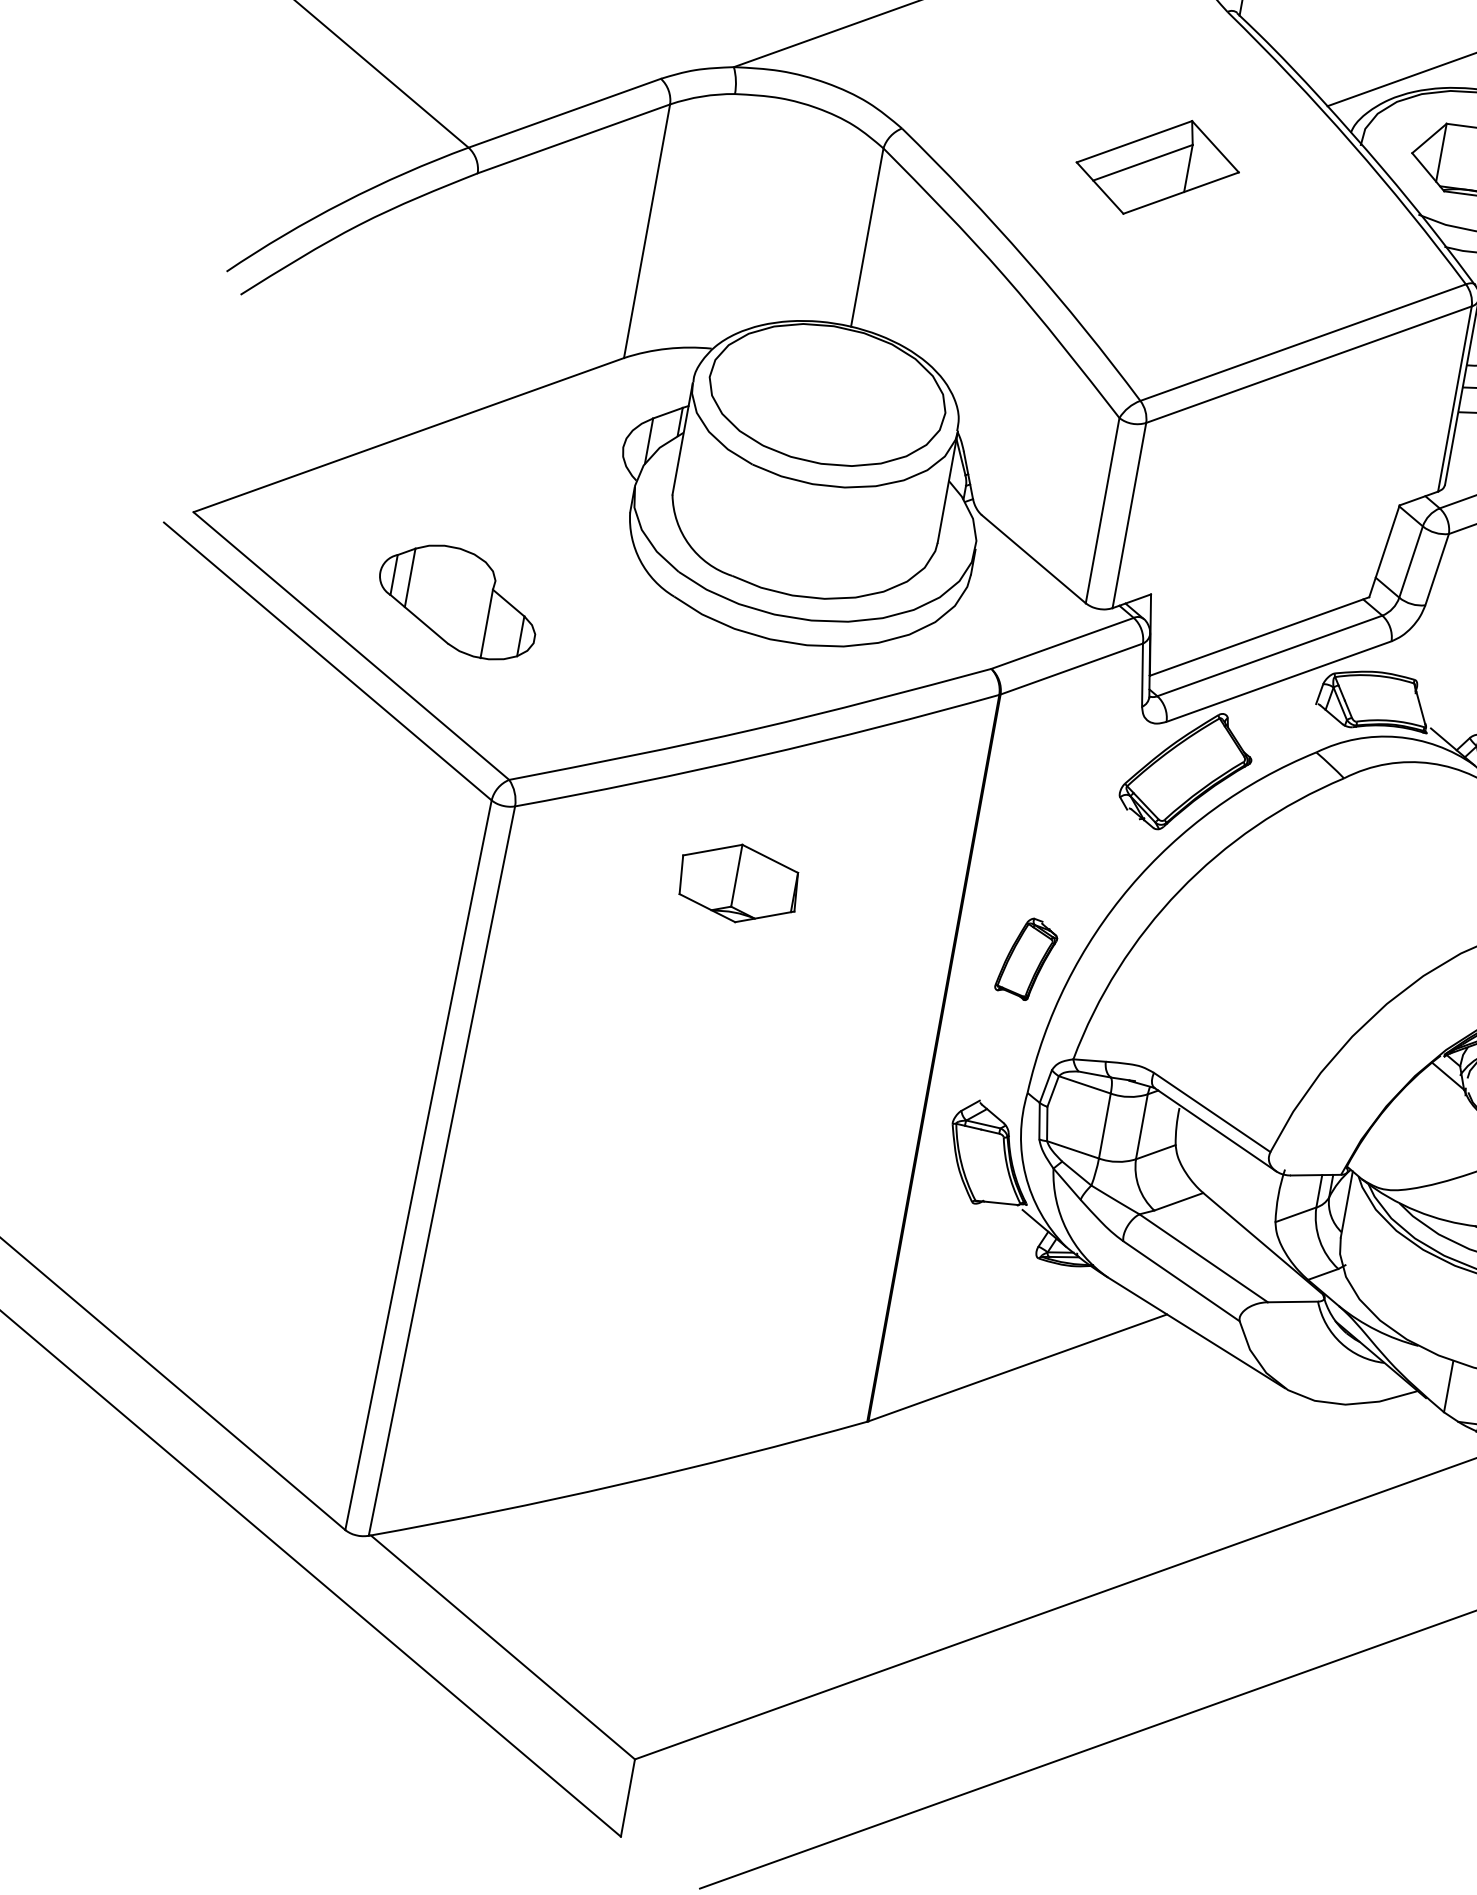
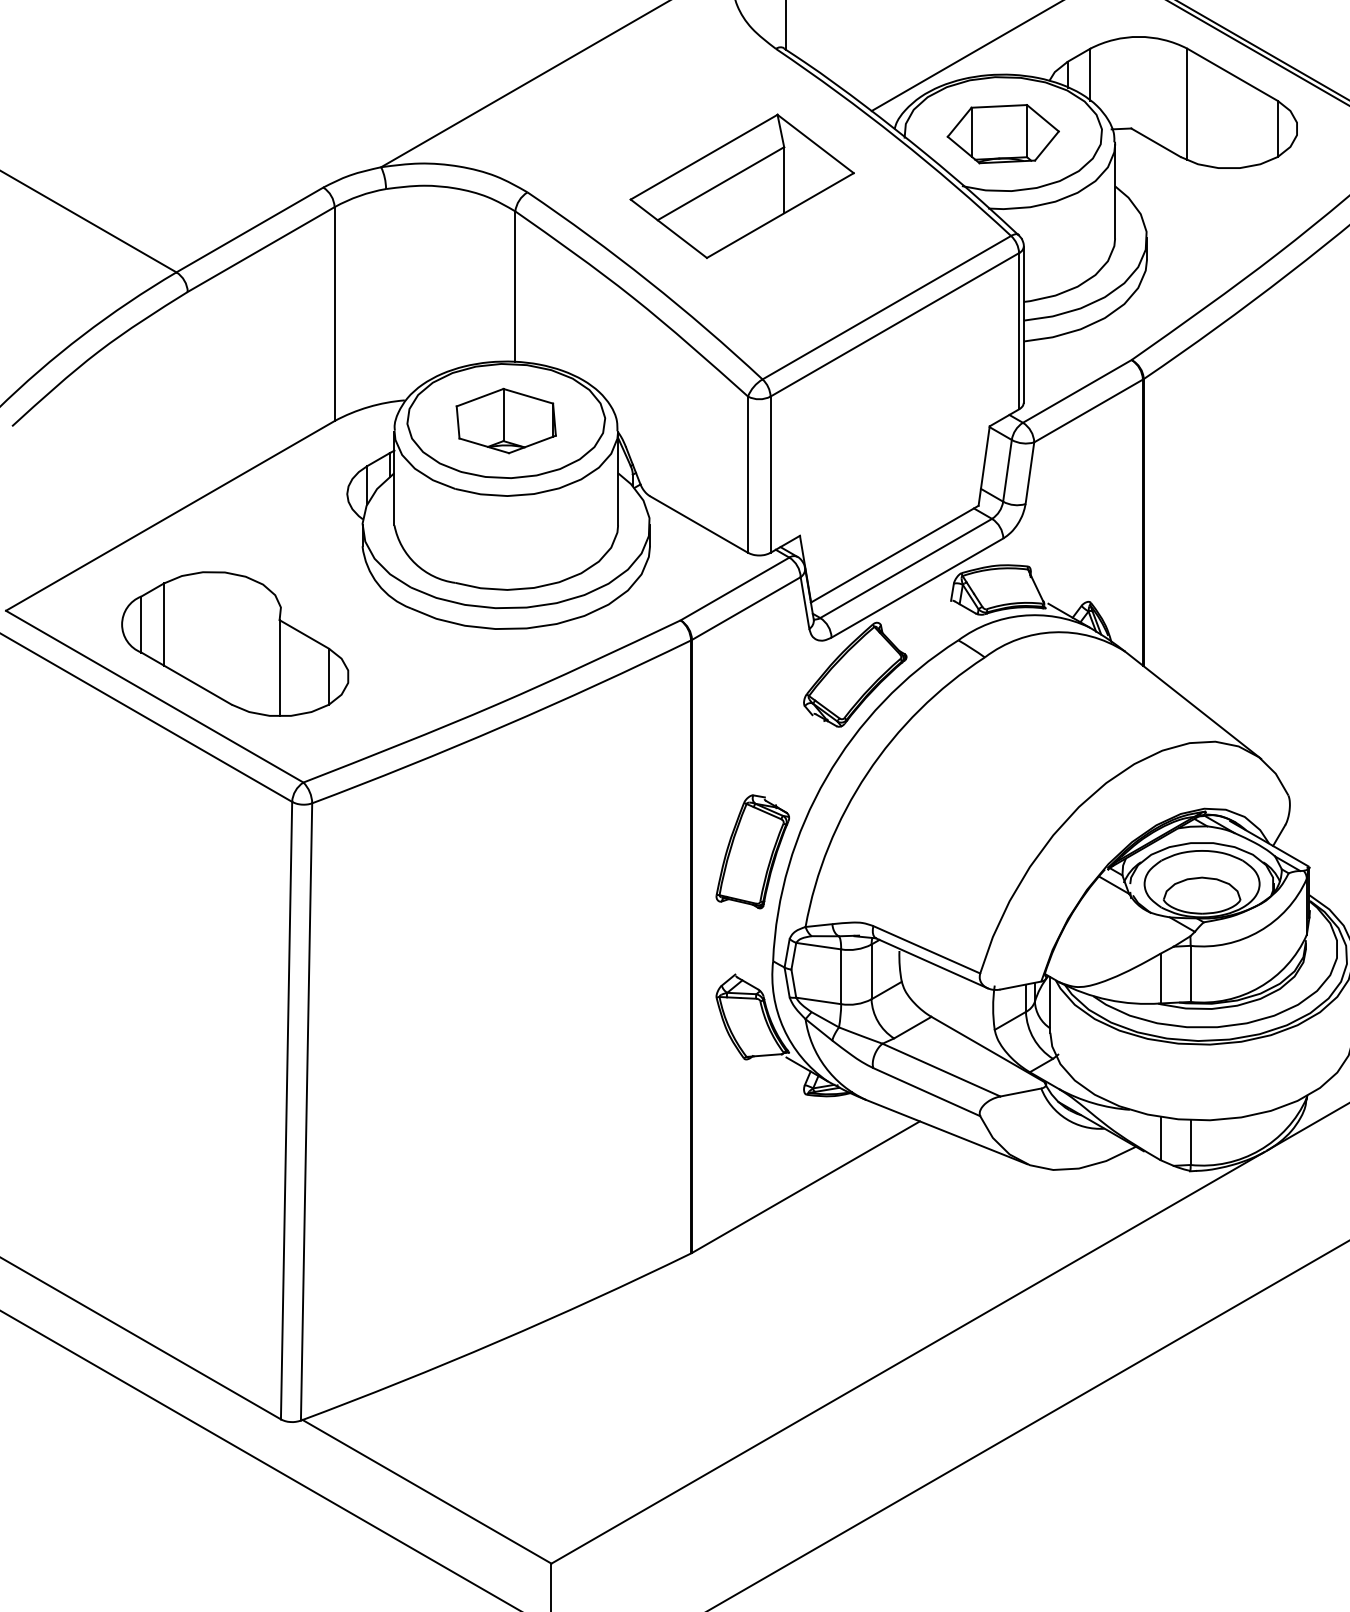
part: (1157, 166) -> (741, 185), size x1.67
part: (458, 600) -> (235, 643), size x1.67
part: (737, 882) -> (505, 420), moved
part: (1026, 958) -> (752, 851), size x1.67

